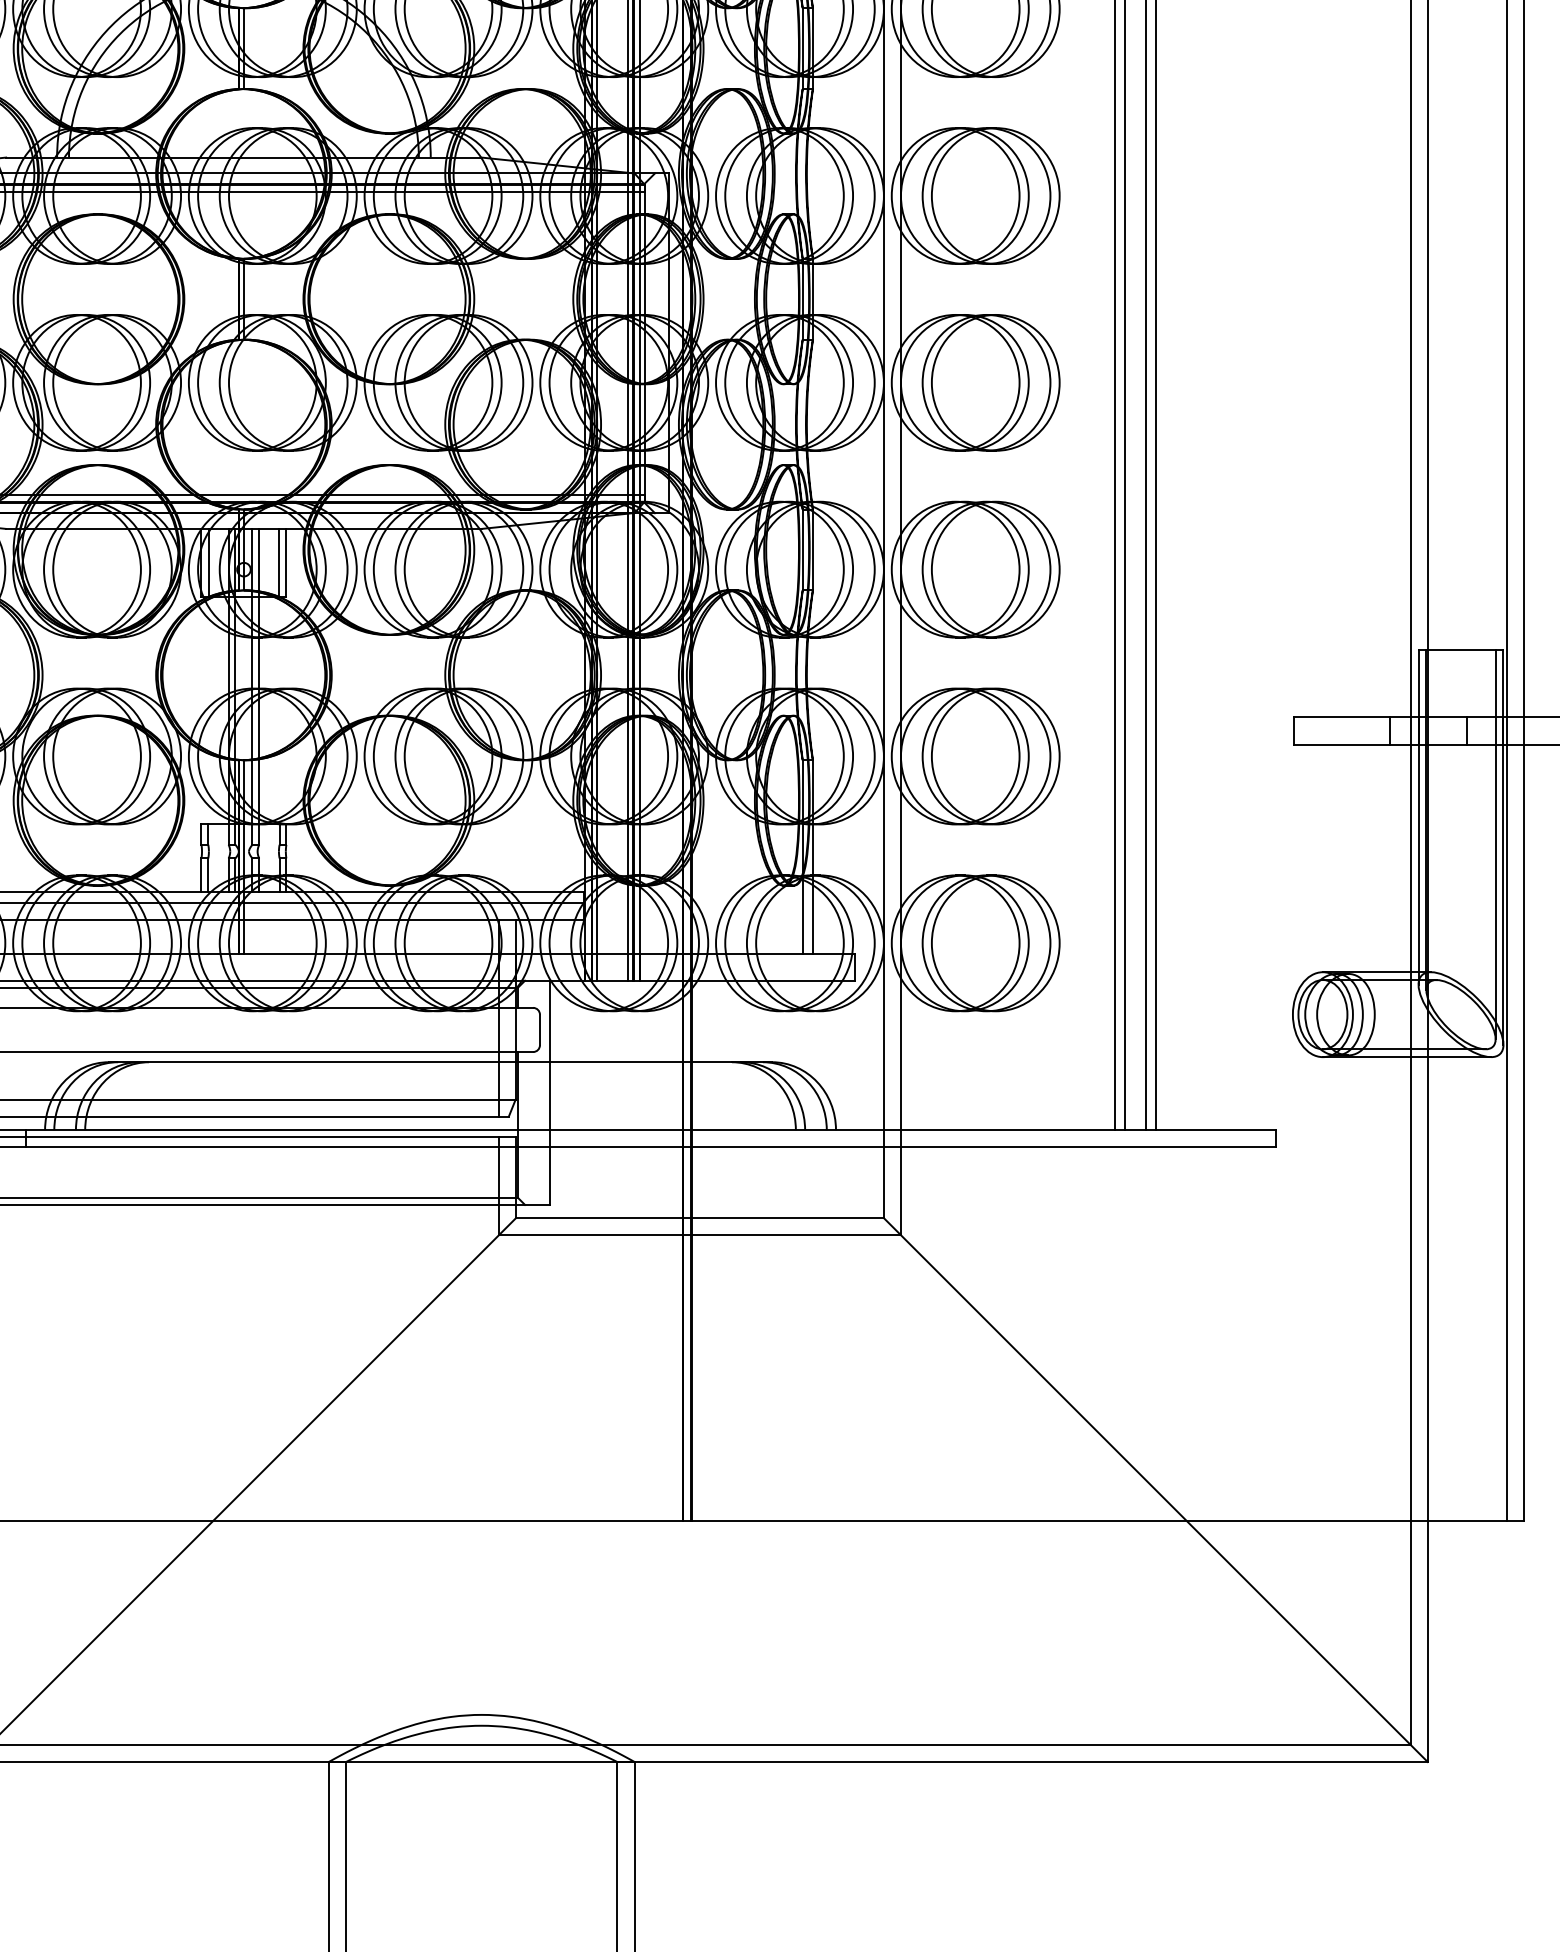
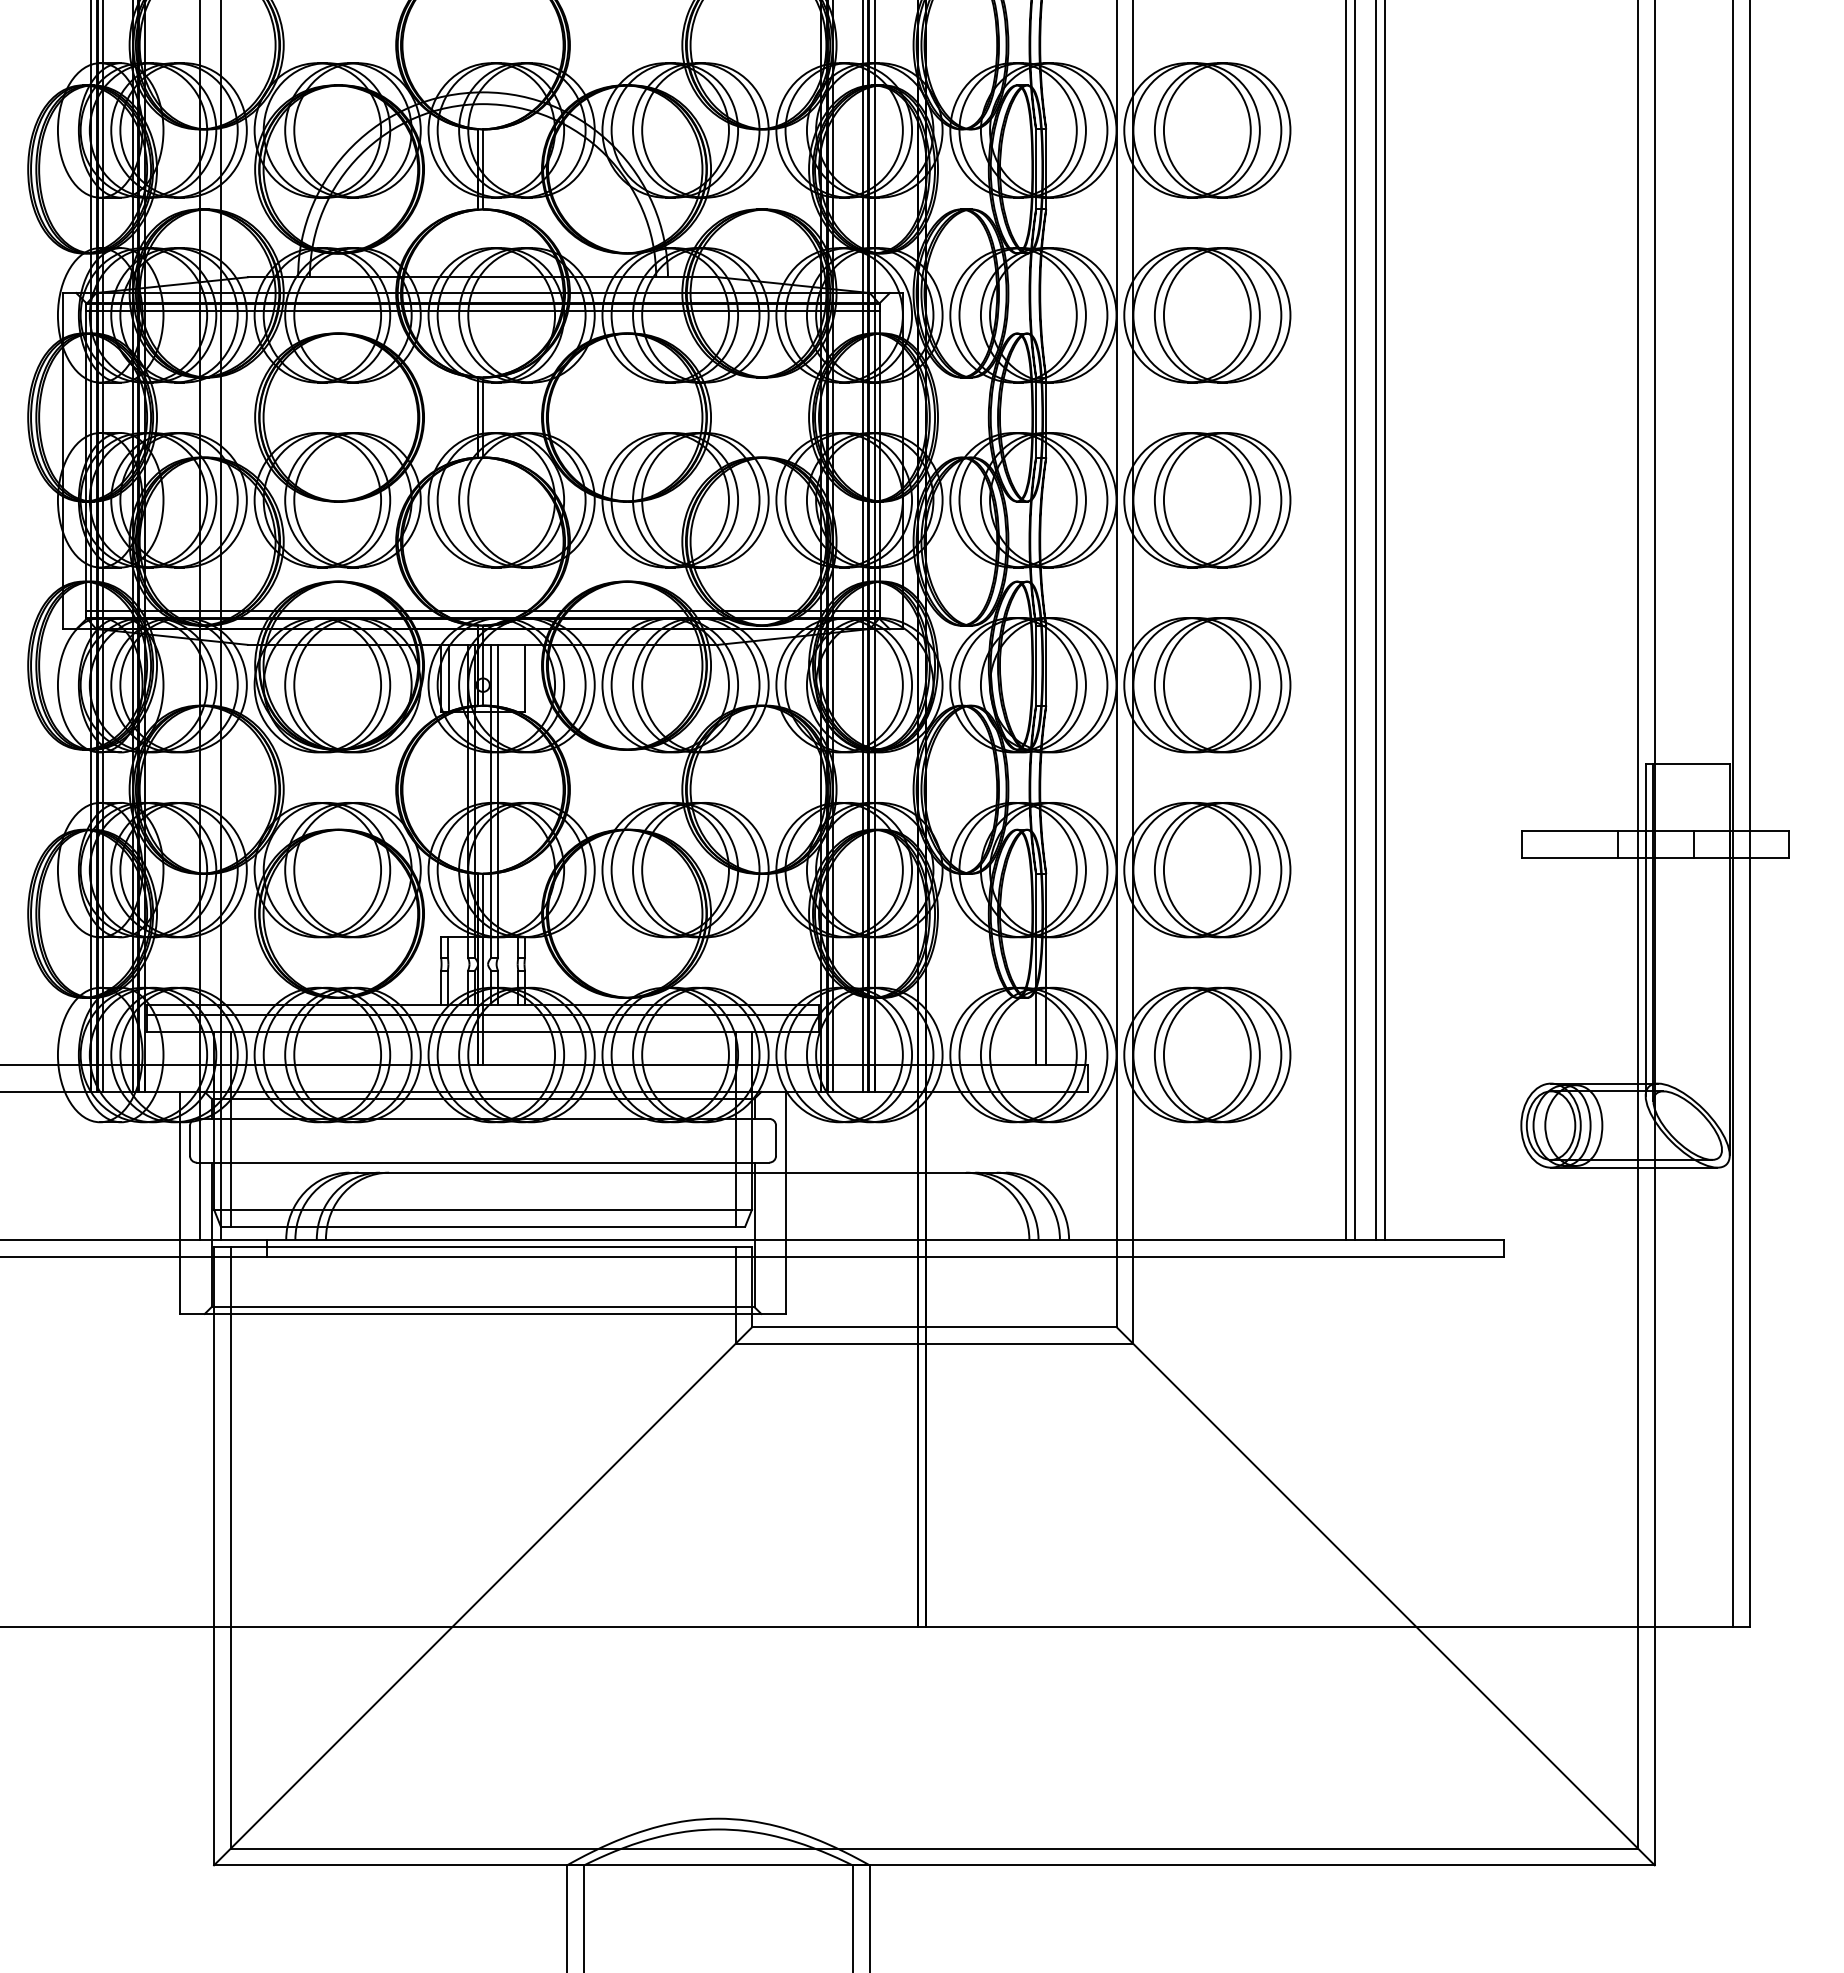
line: (278, 562) -> (517, 678), removed
line: (1496, 843) -> (1722, 956), removed

